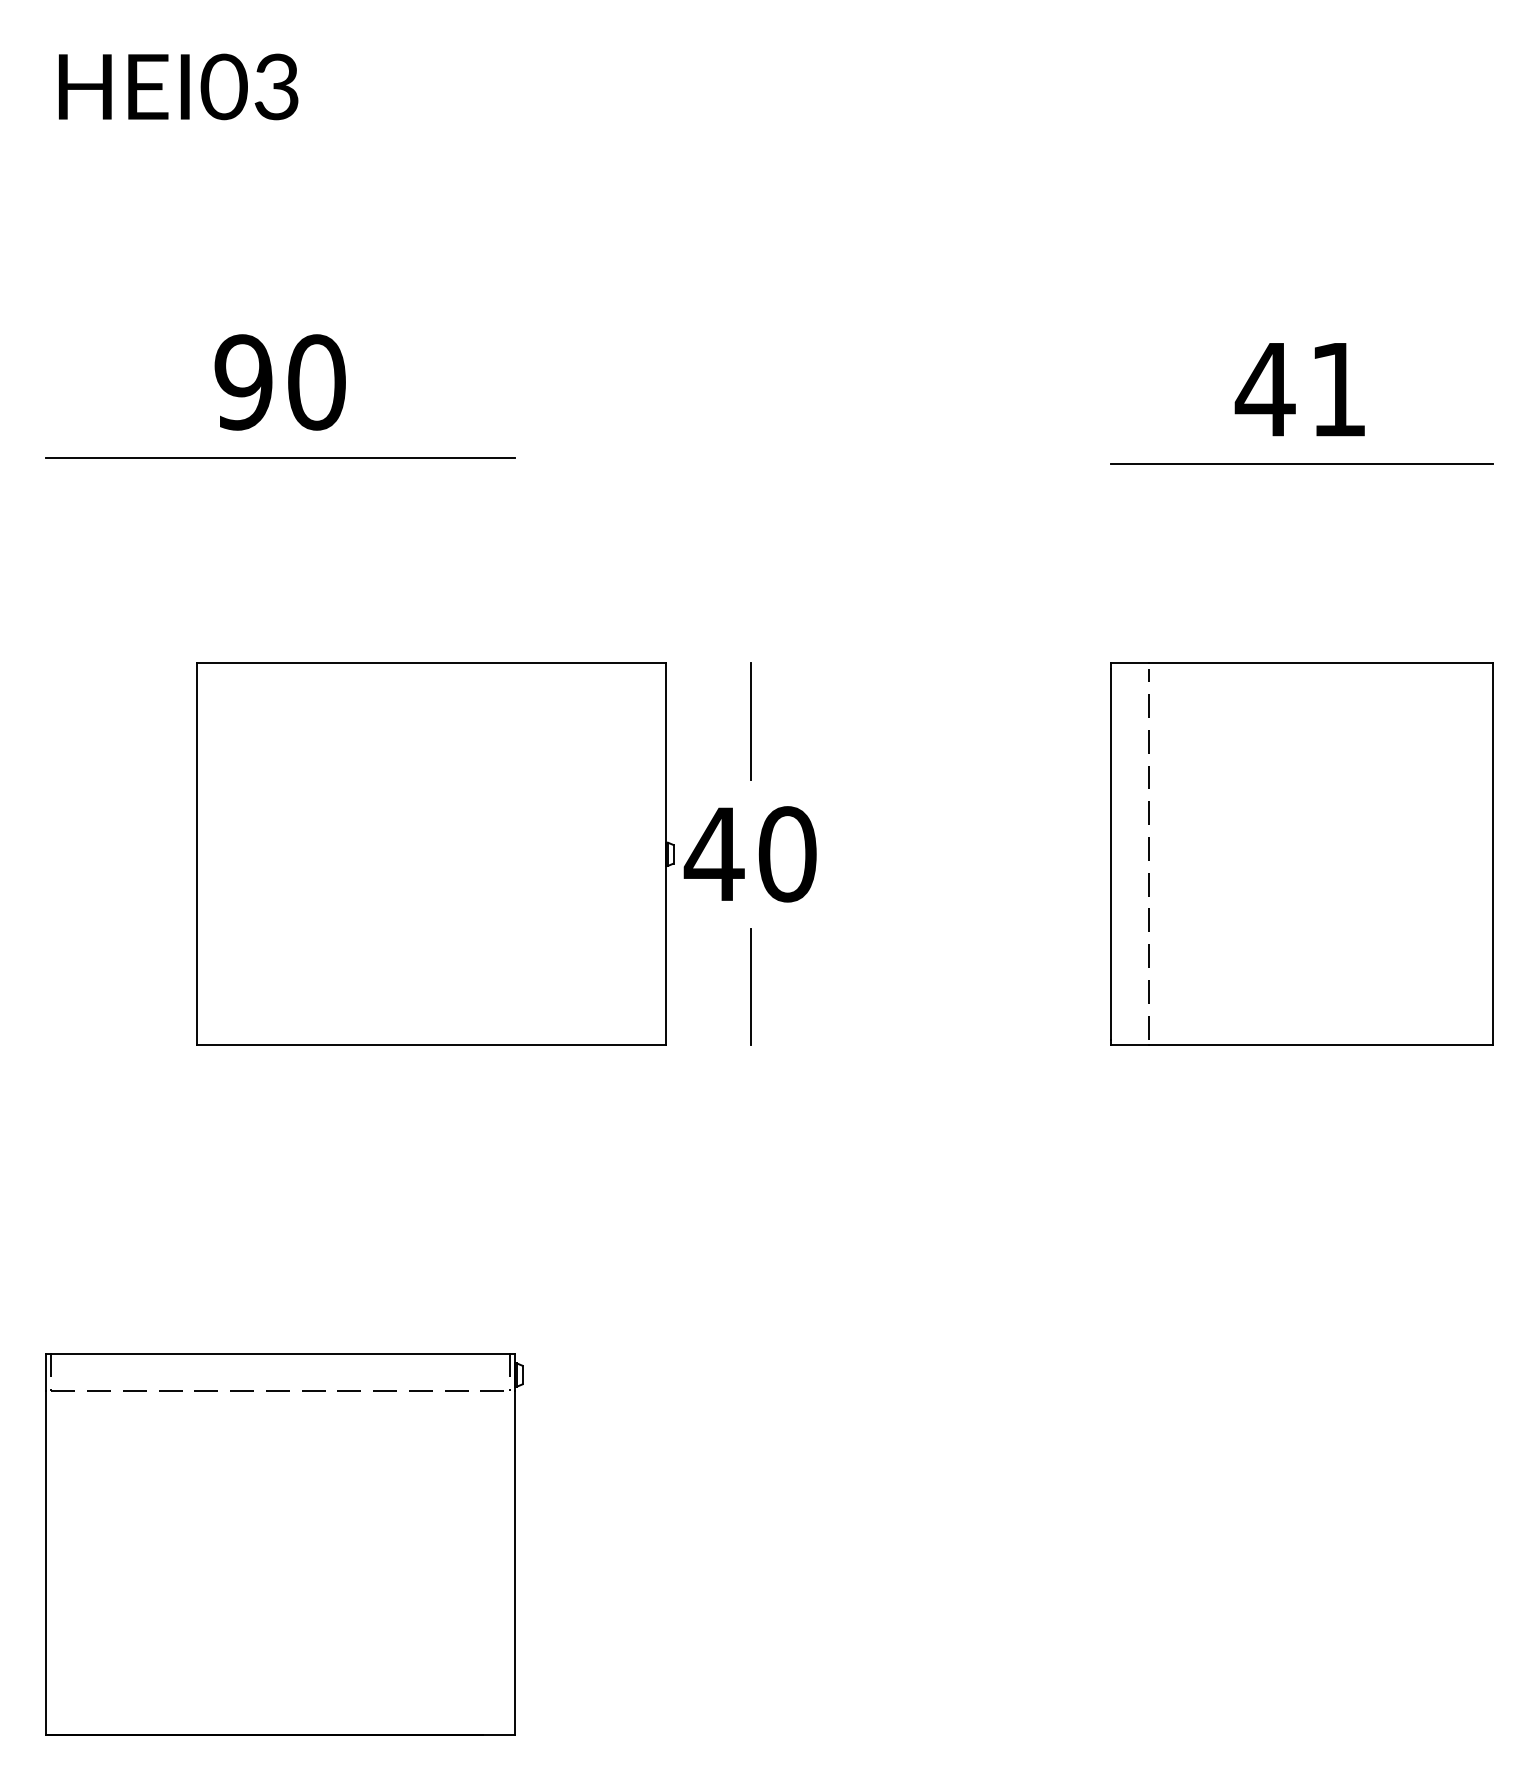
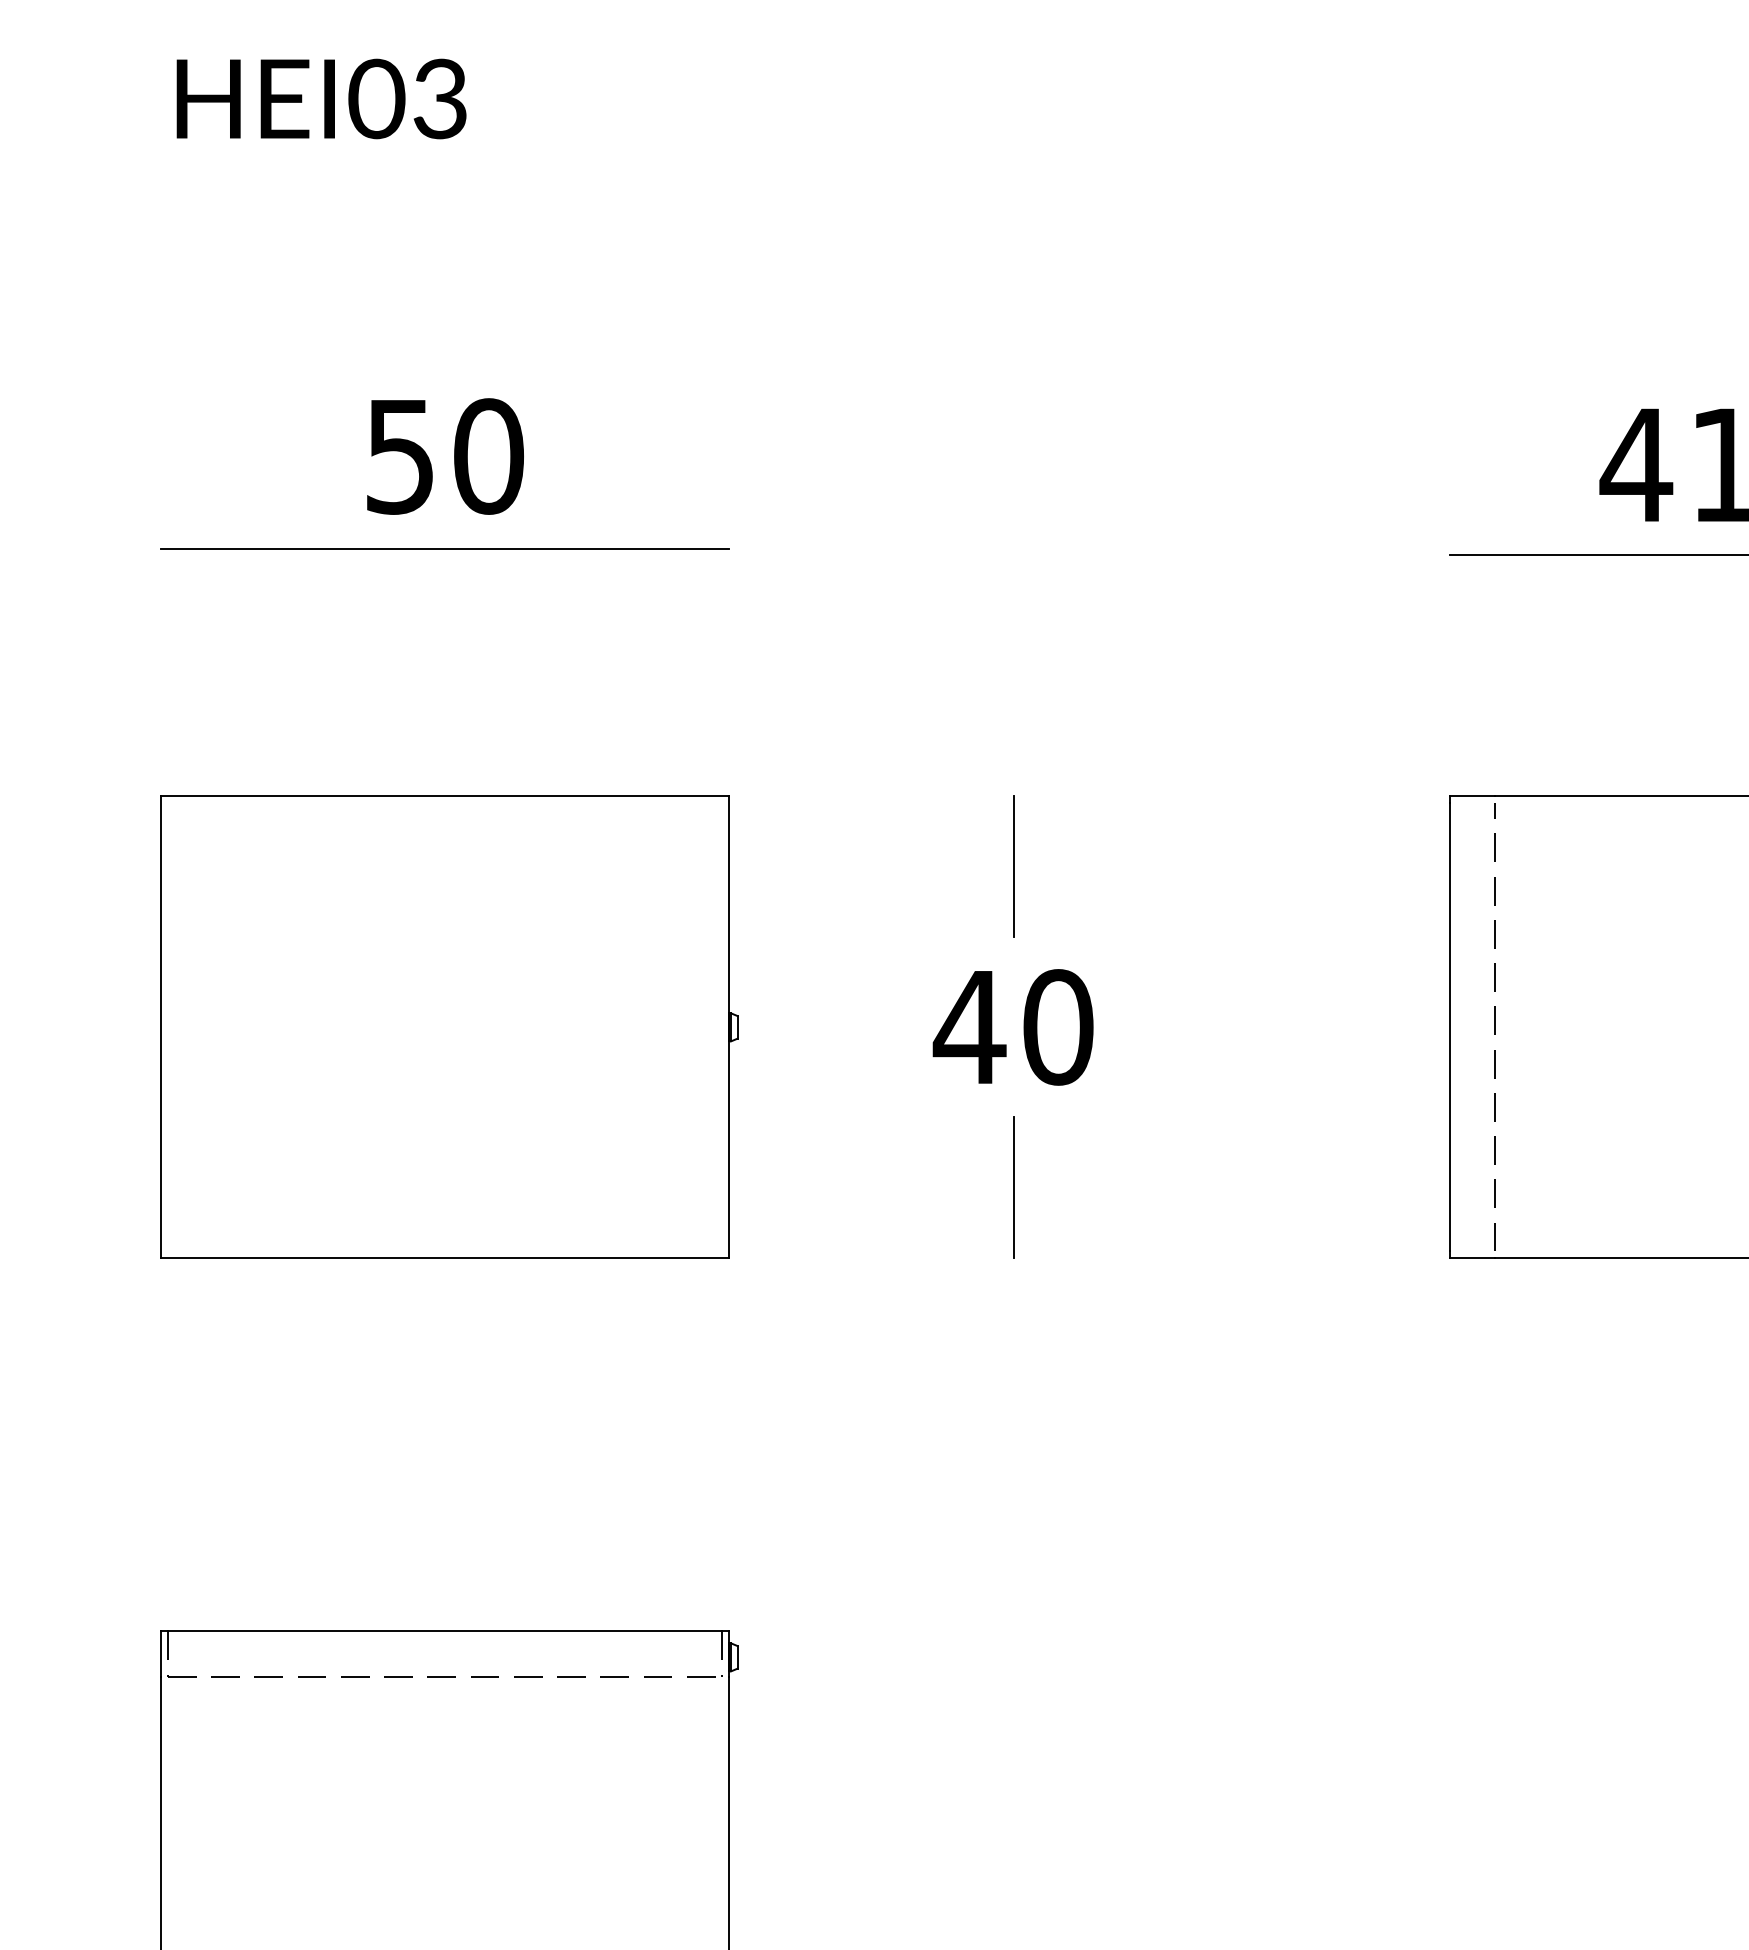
text: (243, 382) -> (400, 456), 90 -> 50
part: (435, 853) -> (449, 1026), moved

